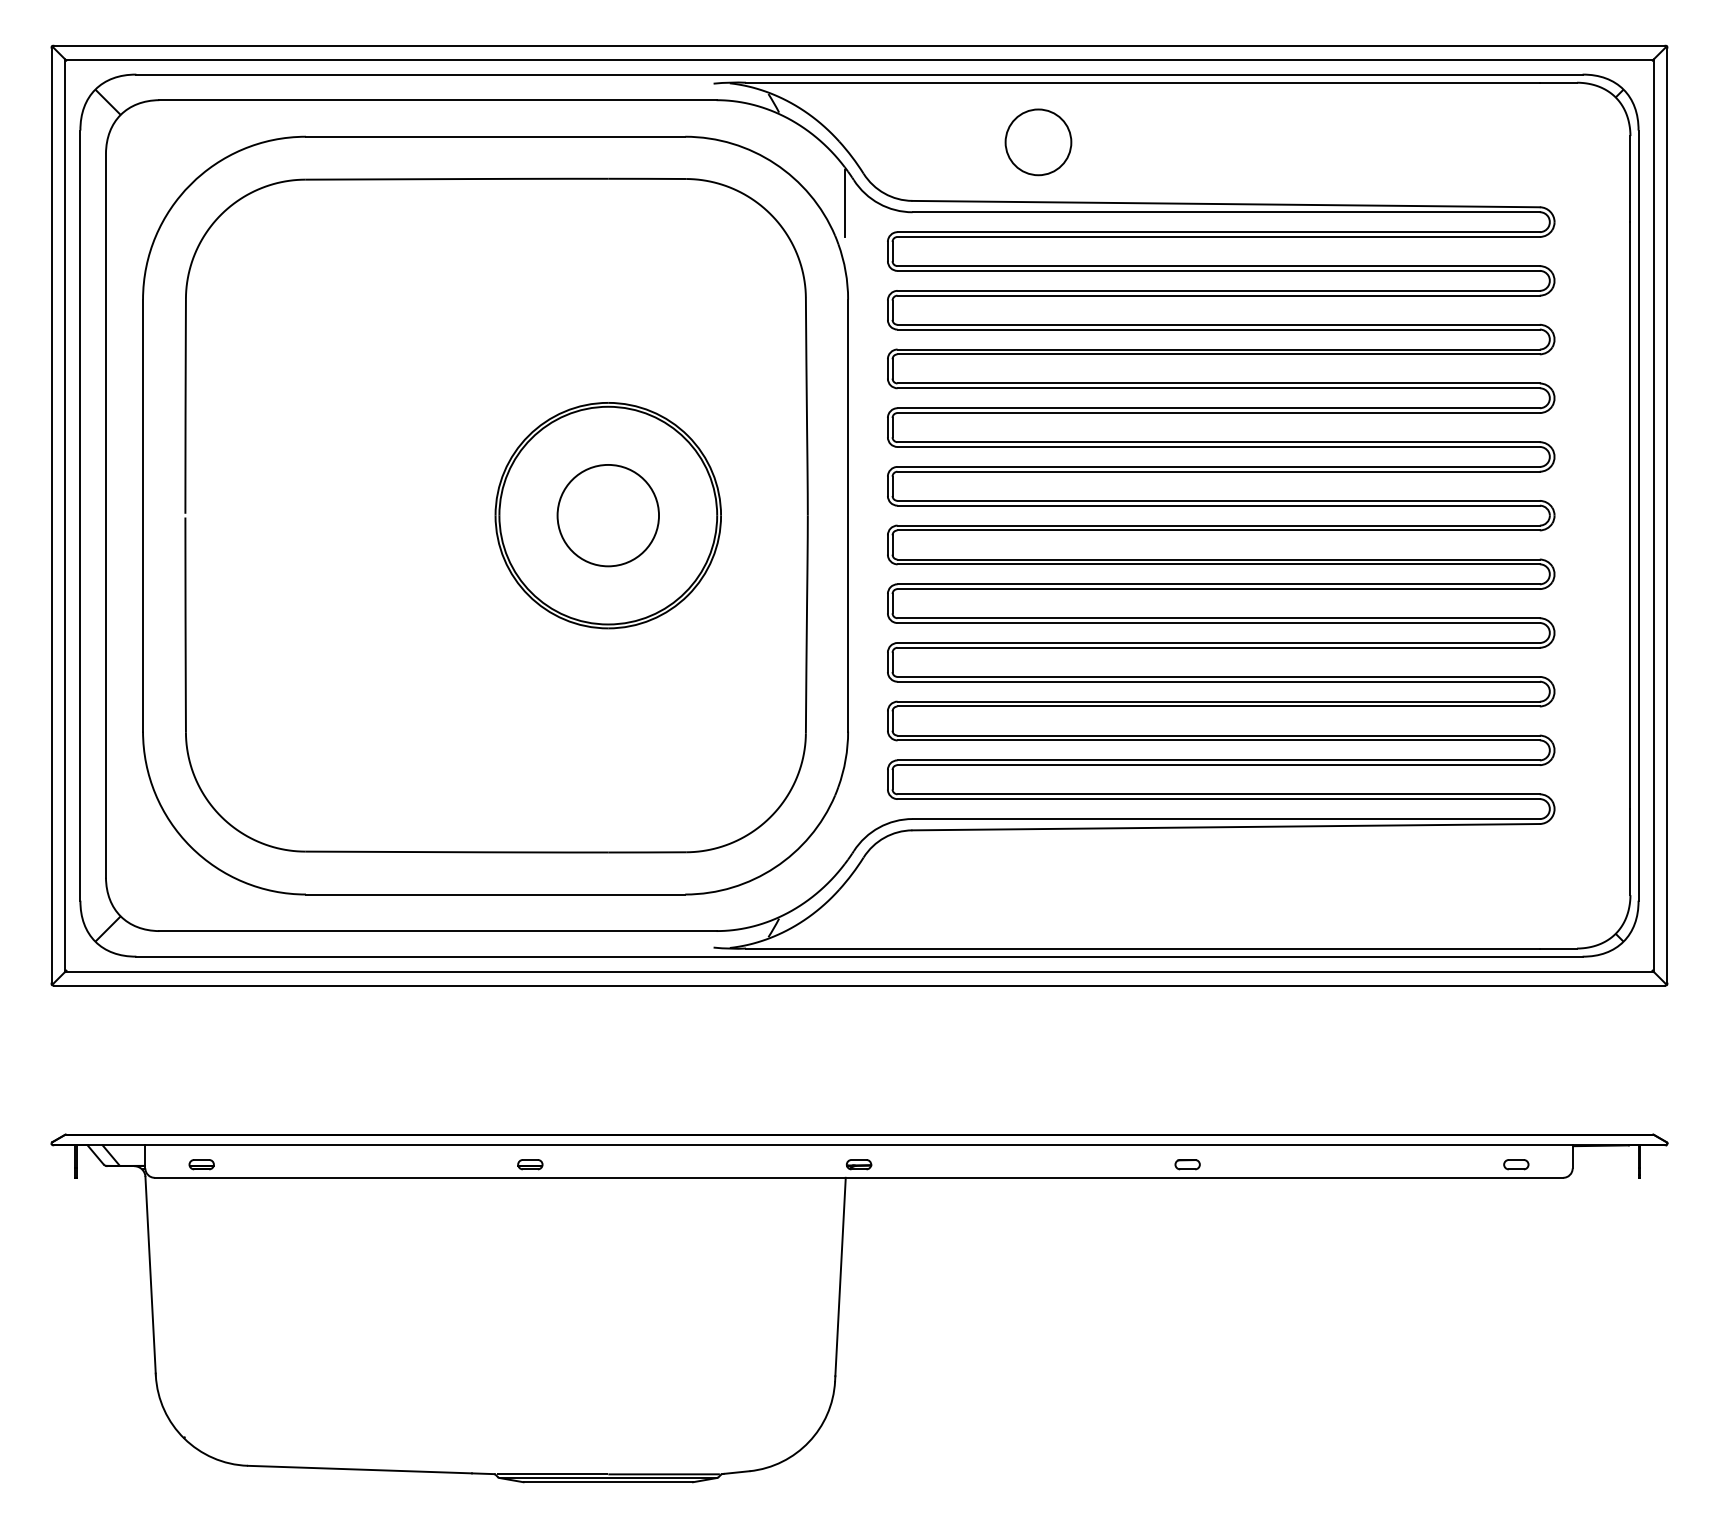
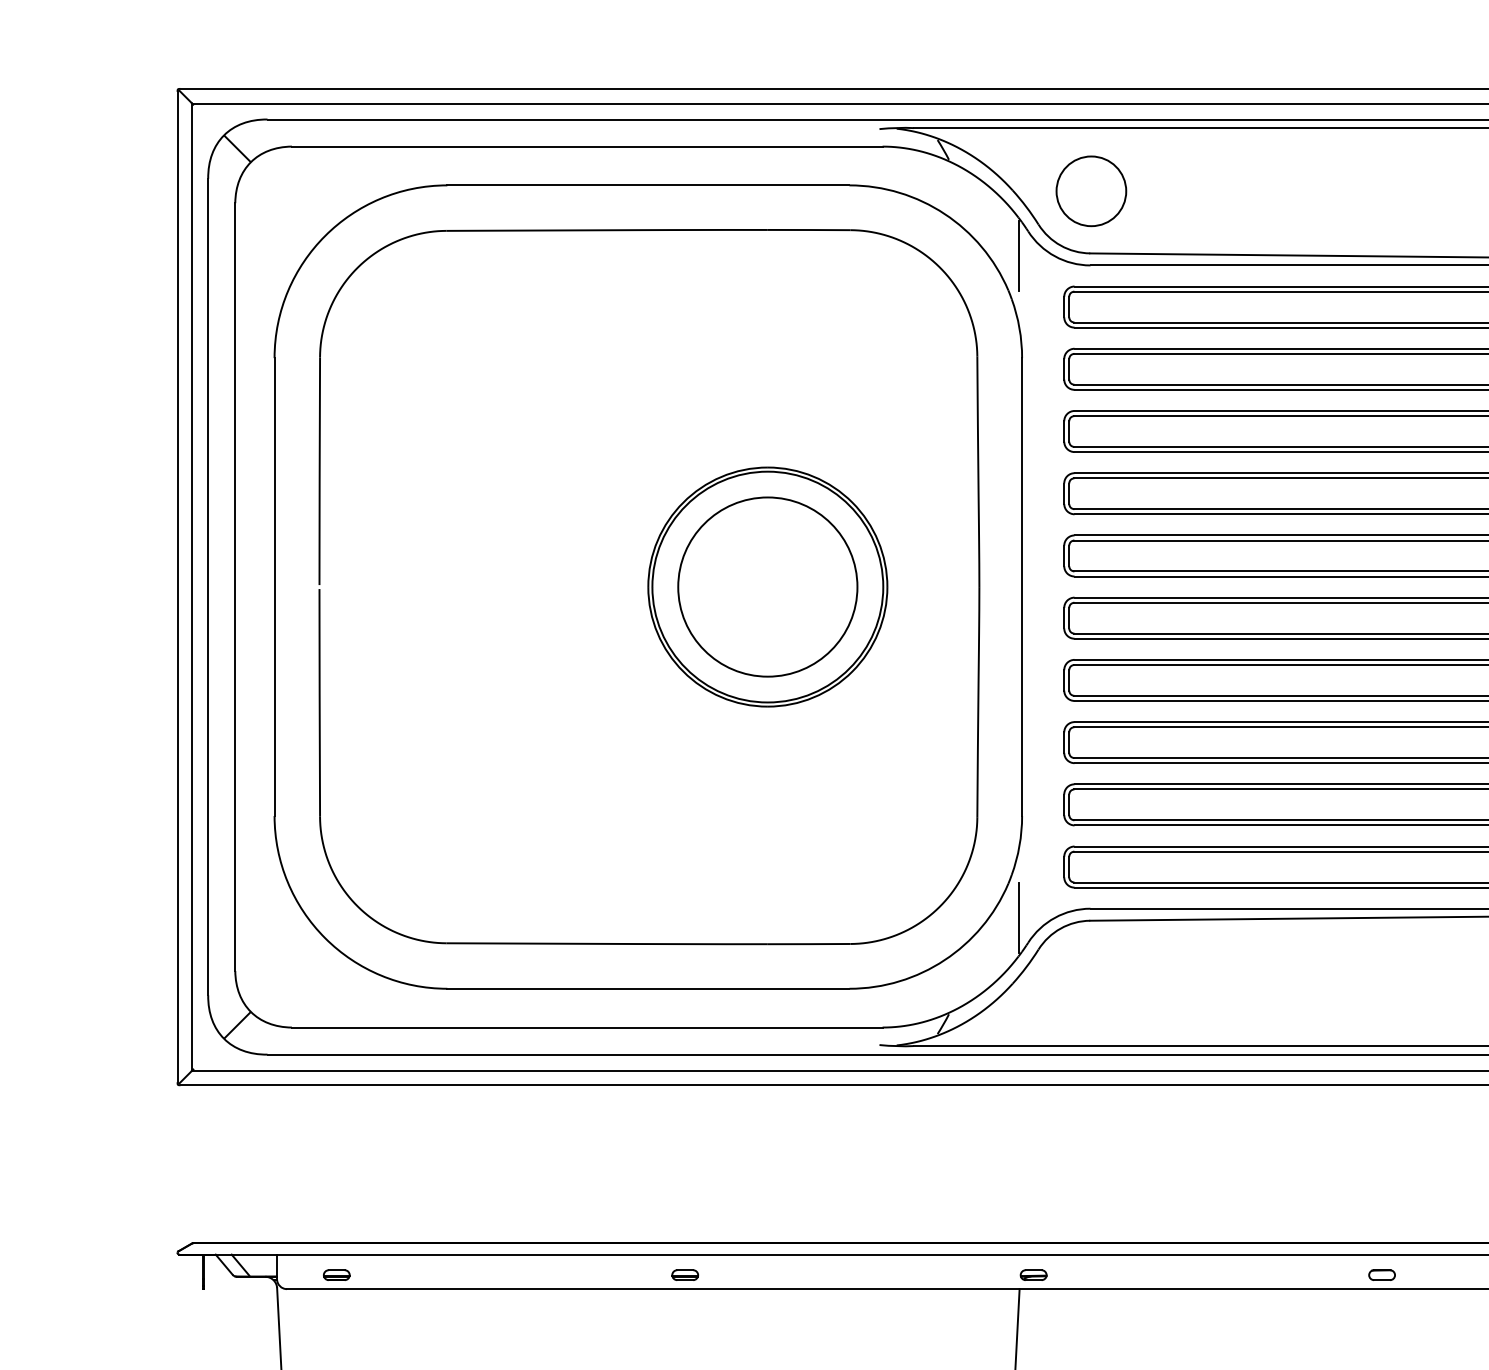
circle: (1038, 142) -> (1091, 191), moved
circle: (607, 515) -> (766, 586), size x1.67
line: (844, 827) -> (1018, 917), added

